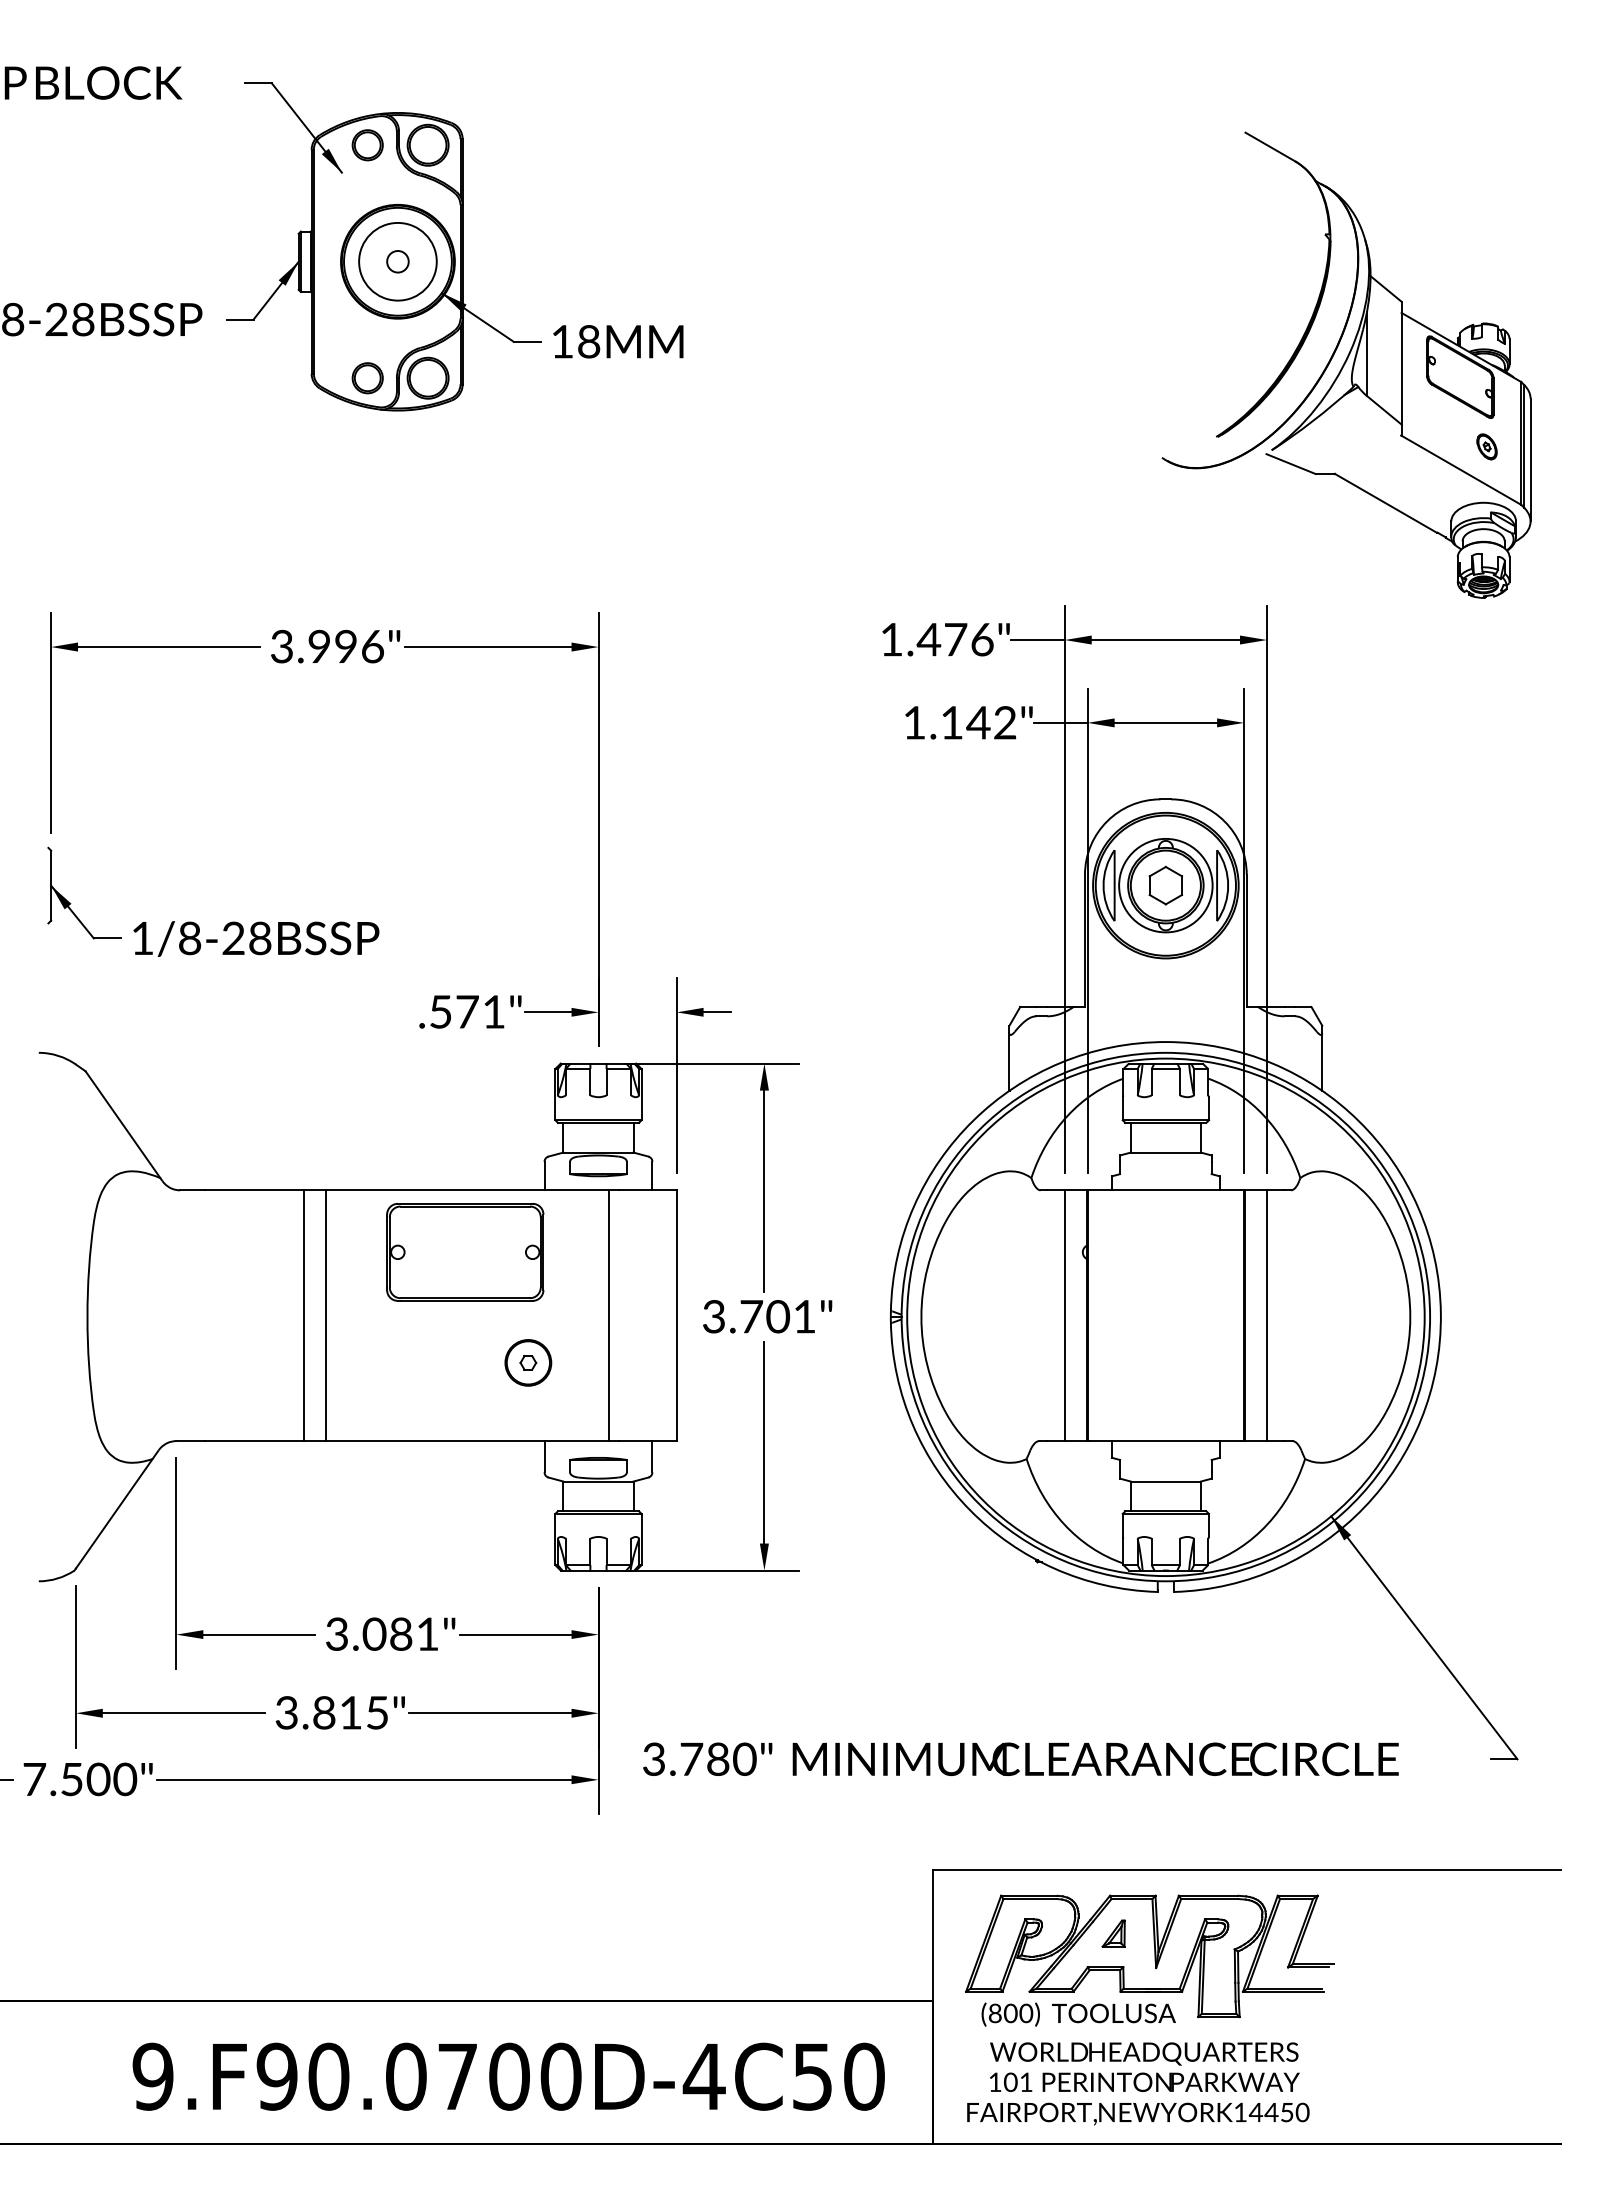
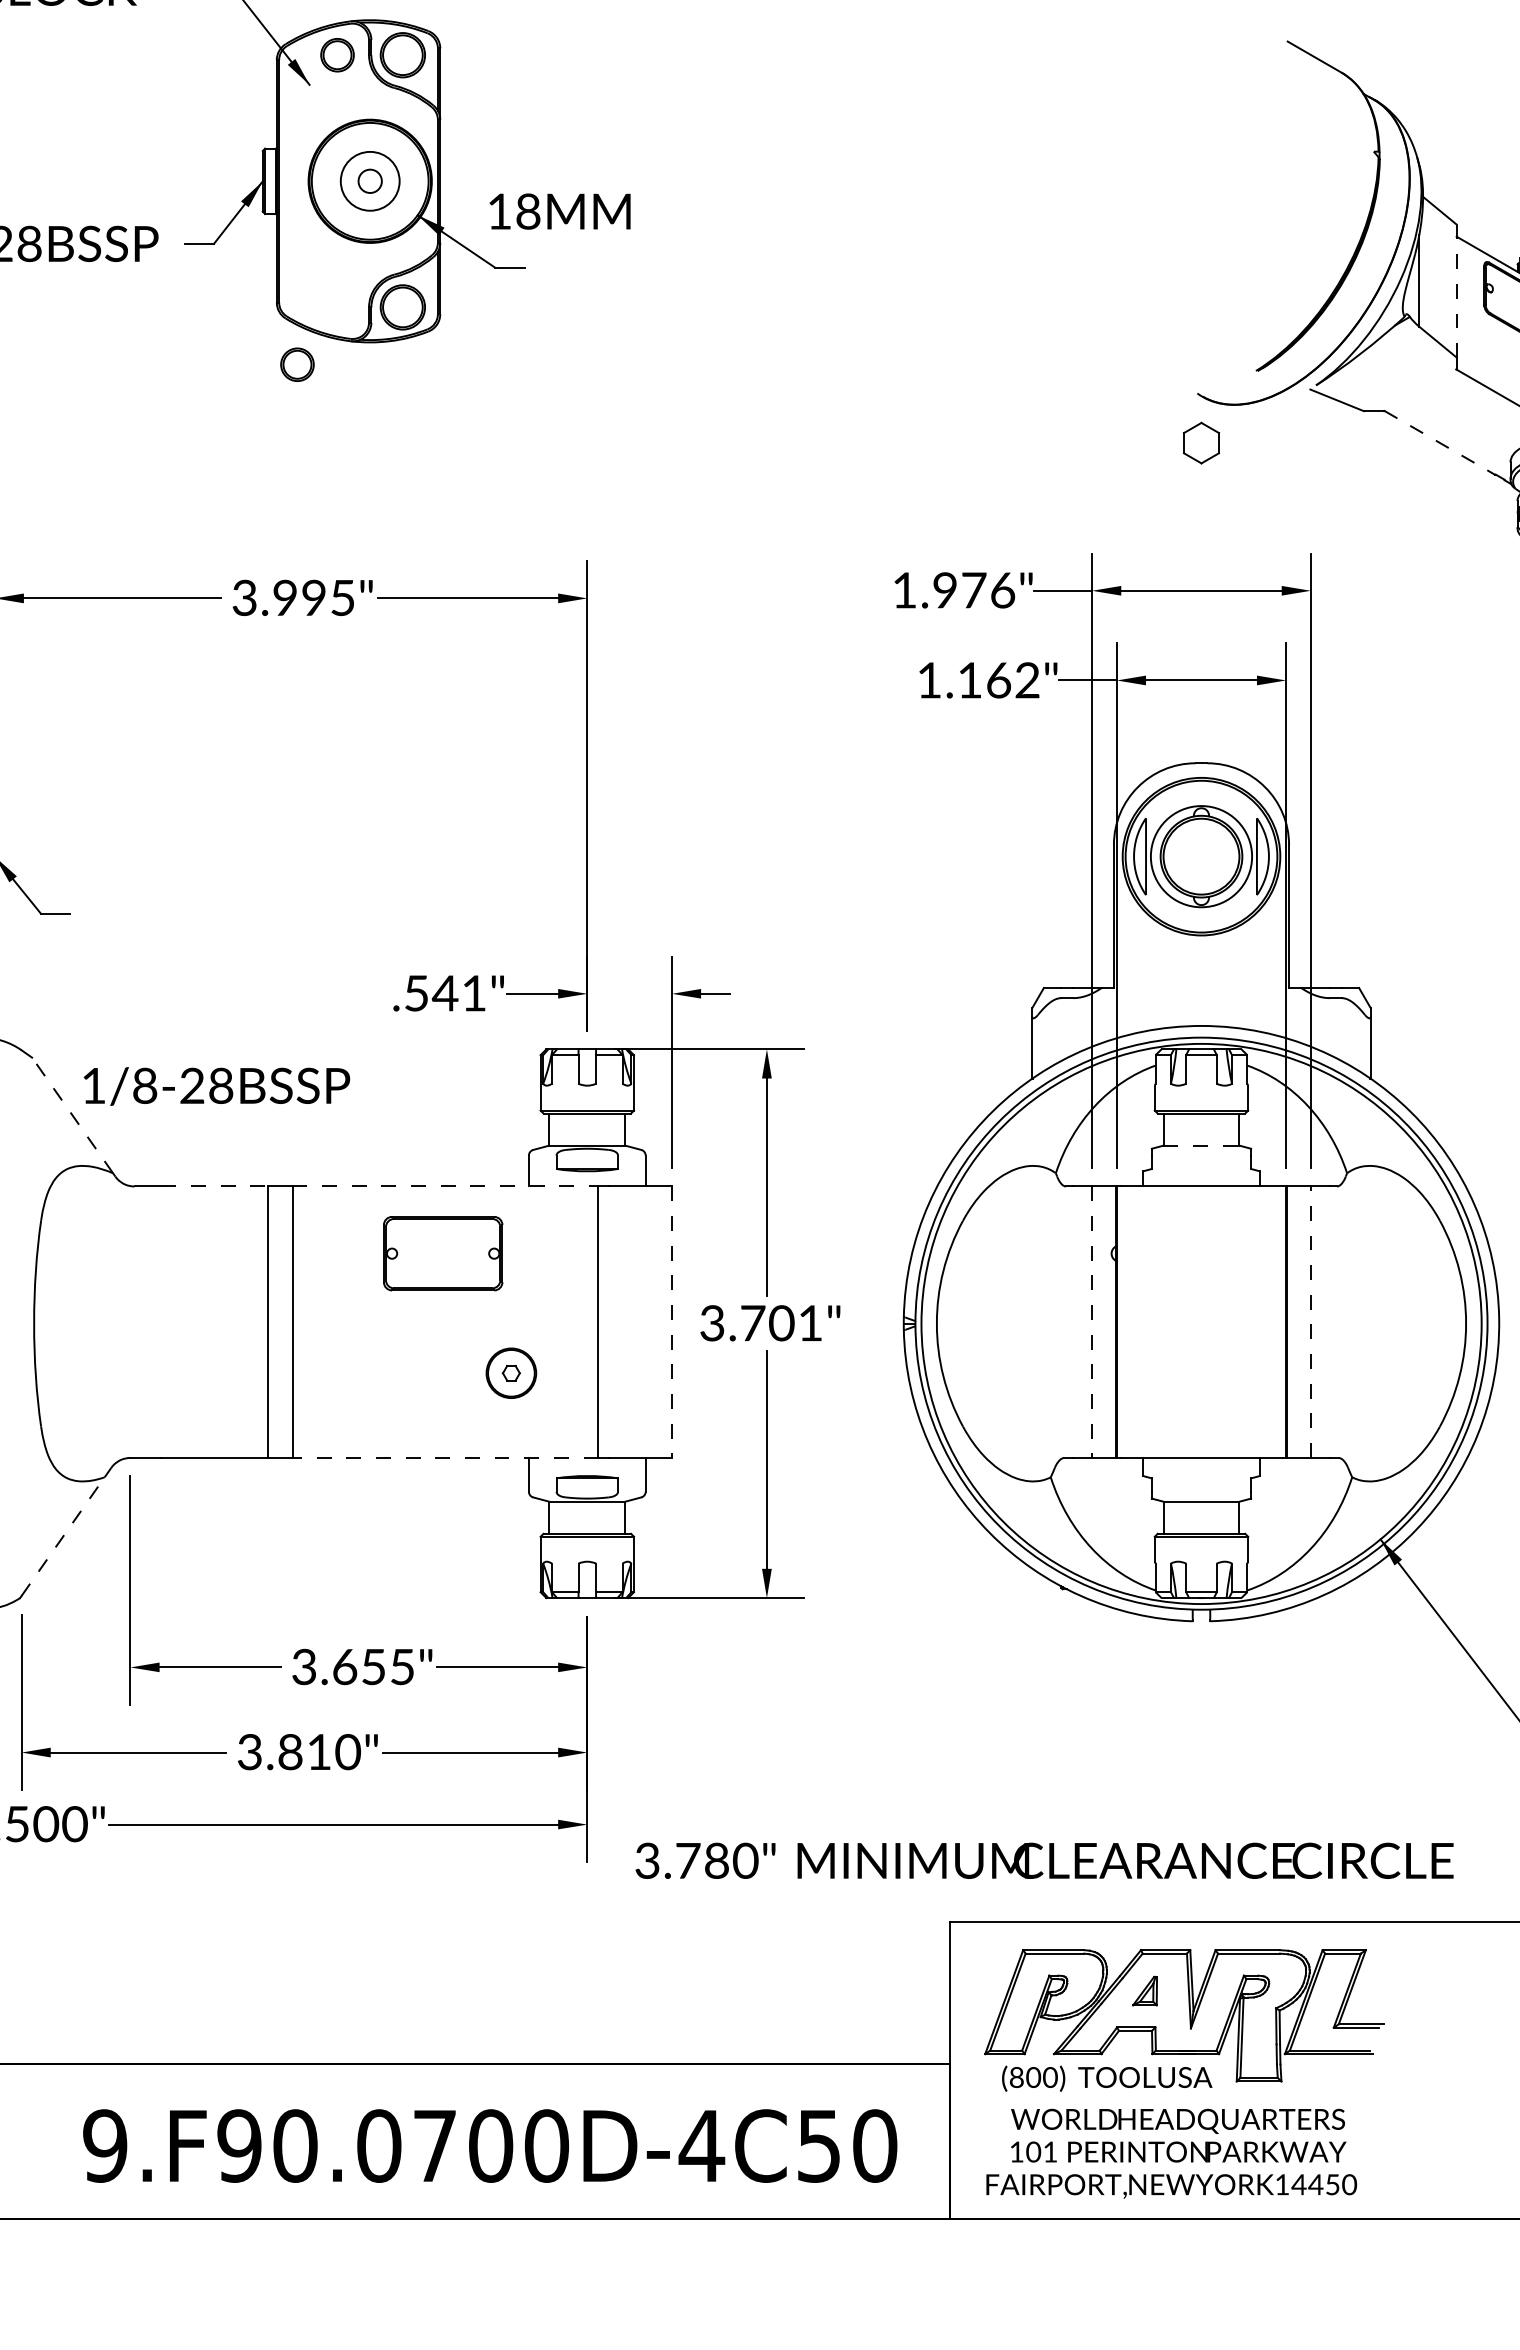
circle: (397, 261) -> (369, 181), size x0.7
text: (618, 341) -> (560, 211), moved
line: (1401, 363) -> (1456, 291), solid -> dashed
part: (367, 378) -> (297, 365), moved
line: (1385, 503) -> (1439, 442), solid -> dashed
text: (928, 639) -> (944, 590), 1.476" -> 1.976"
text: (372, 646) -> (342, 597), 3.996" -> 3.995"
text: (978, 722) -> (998, 680), 1.142" -> 1.162"
part: (1165, 885) -> (1201, 442), moved
text: (256, 938) -> (217, 1085), moved
text: (466, 1011) -> (444, 992), .571" -> .541"
line: (122, 1124) -> (72, 1115), solid -> dashed
line: (1166, 1152) -> (1202, 1145), solid -> dashed
line: (254, 1190) -> (214, 1186), solid -> dashed
line: (467, 1190) -> (445, 1186), solid -> dashed
part: (465, 1252) -> (443, 1253), size x0.7
line: (1266, 1315) -> (1310, 1321), solid -> dashed
line: (676, 1316) -> (671, 1323), solid -> dashed
line: (1064, 1316) -> (1091, 1323), solid -> dashed
line: (466, 1441) -> (444, 1458), solid -> dashed
line: (114, 1513) -> (63, 1536), solid -> dashed
text: (399, 1633) -> (371, 1666), 3.081" -> 3.655"
text: (377, 1712) -> (348, 1751), 3.815" -> 3.810"
text: (1020, 1759) -> (1044, 1861), moved

